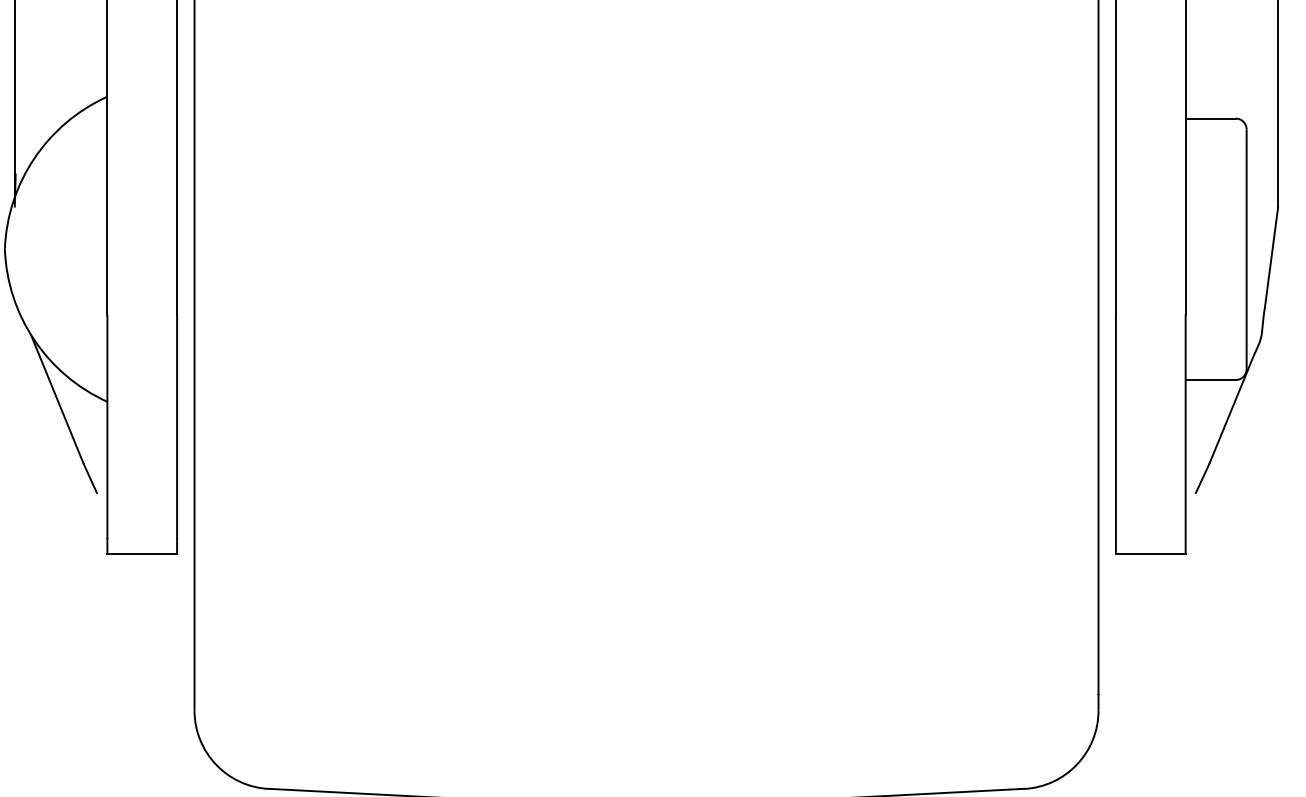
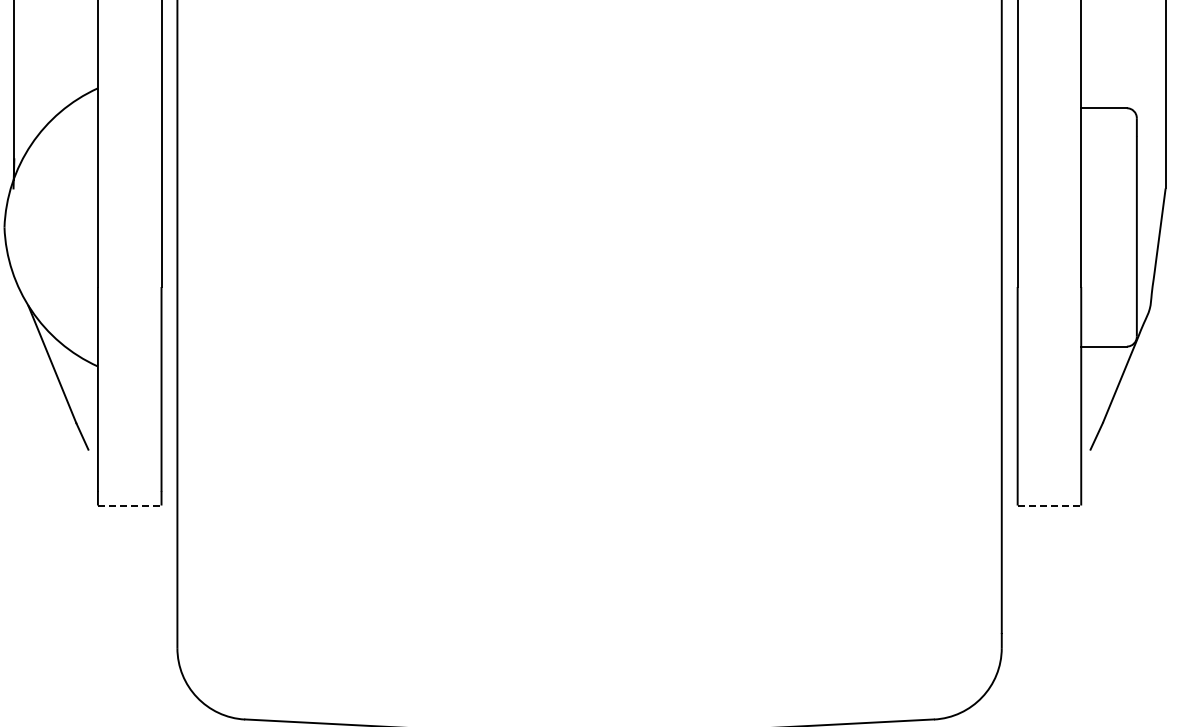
line: (141, 554) -> (129, 505), solid -> dashed
line: (1150, 554) -> (1049, 505), solid -> dashed

